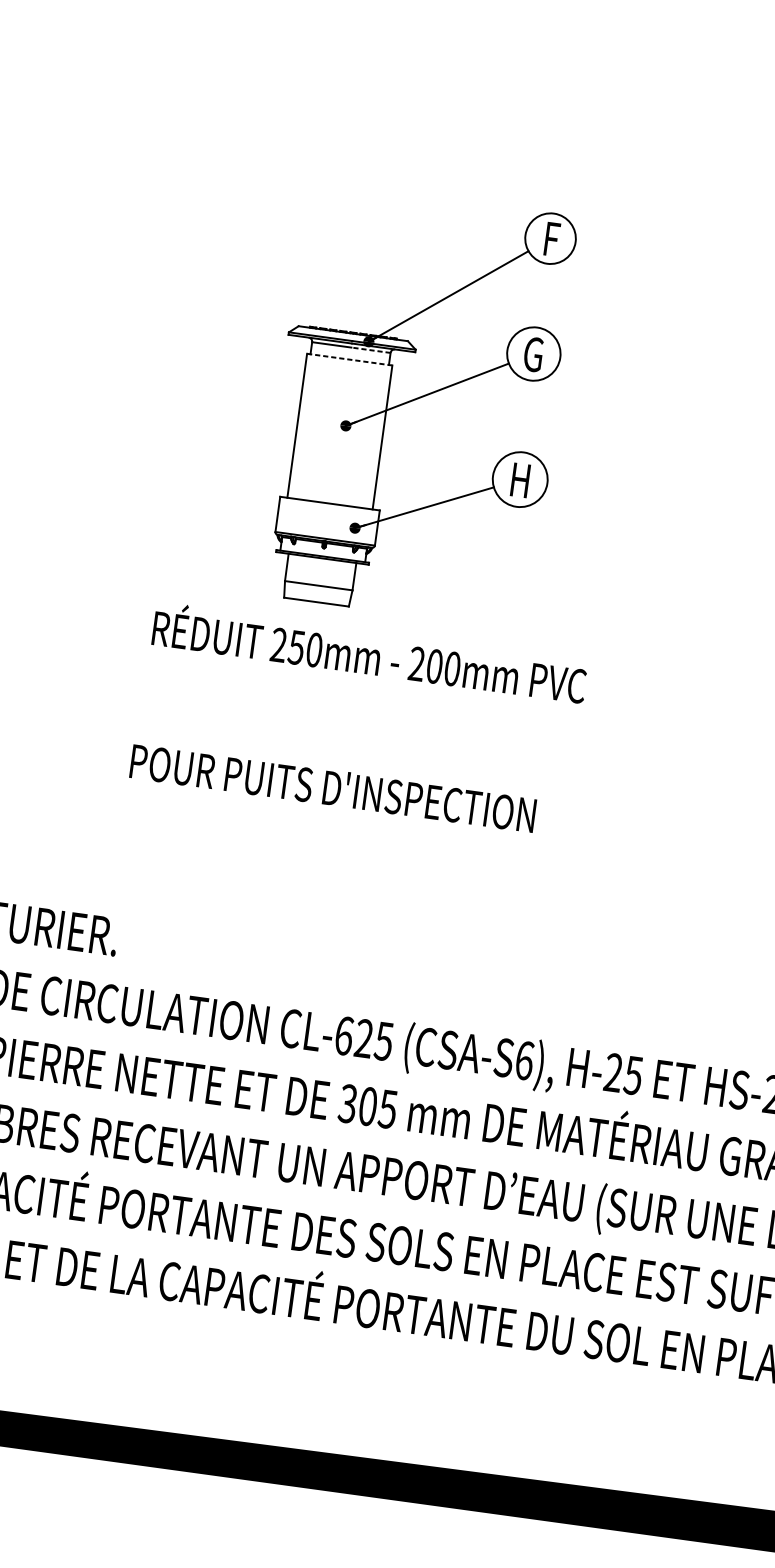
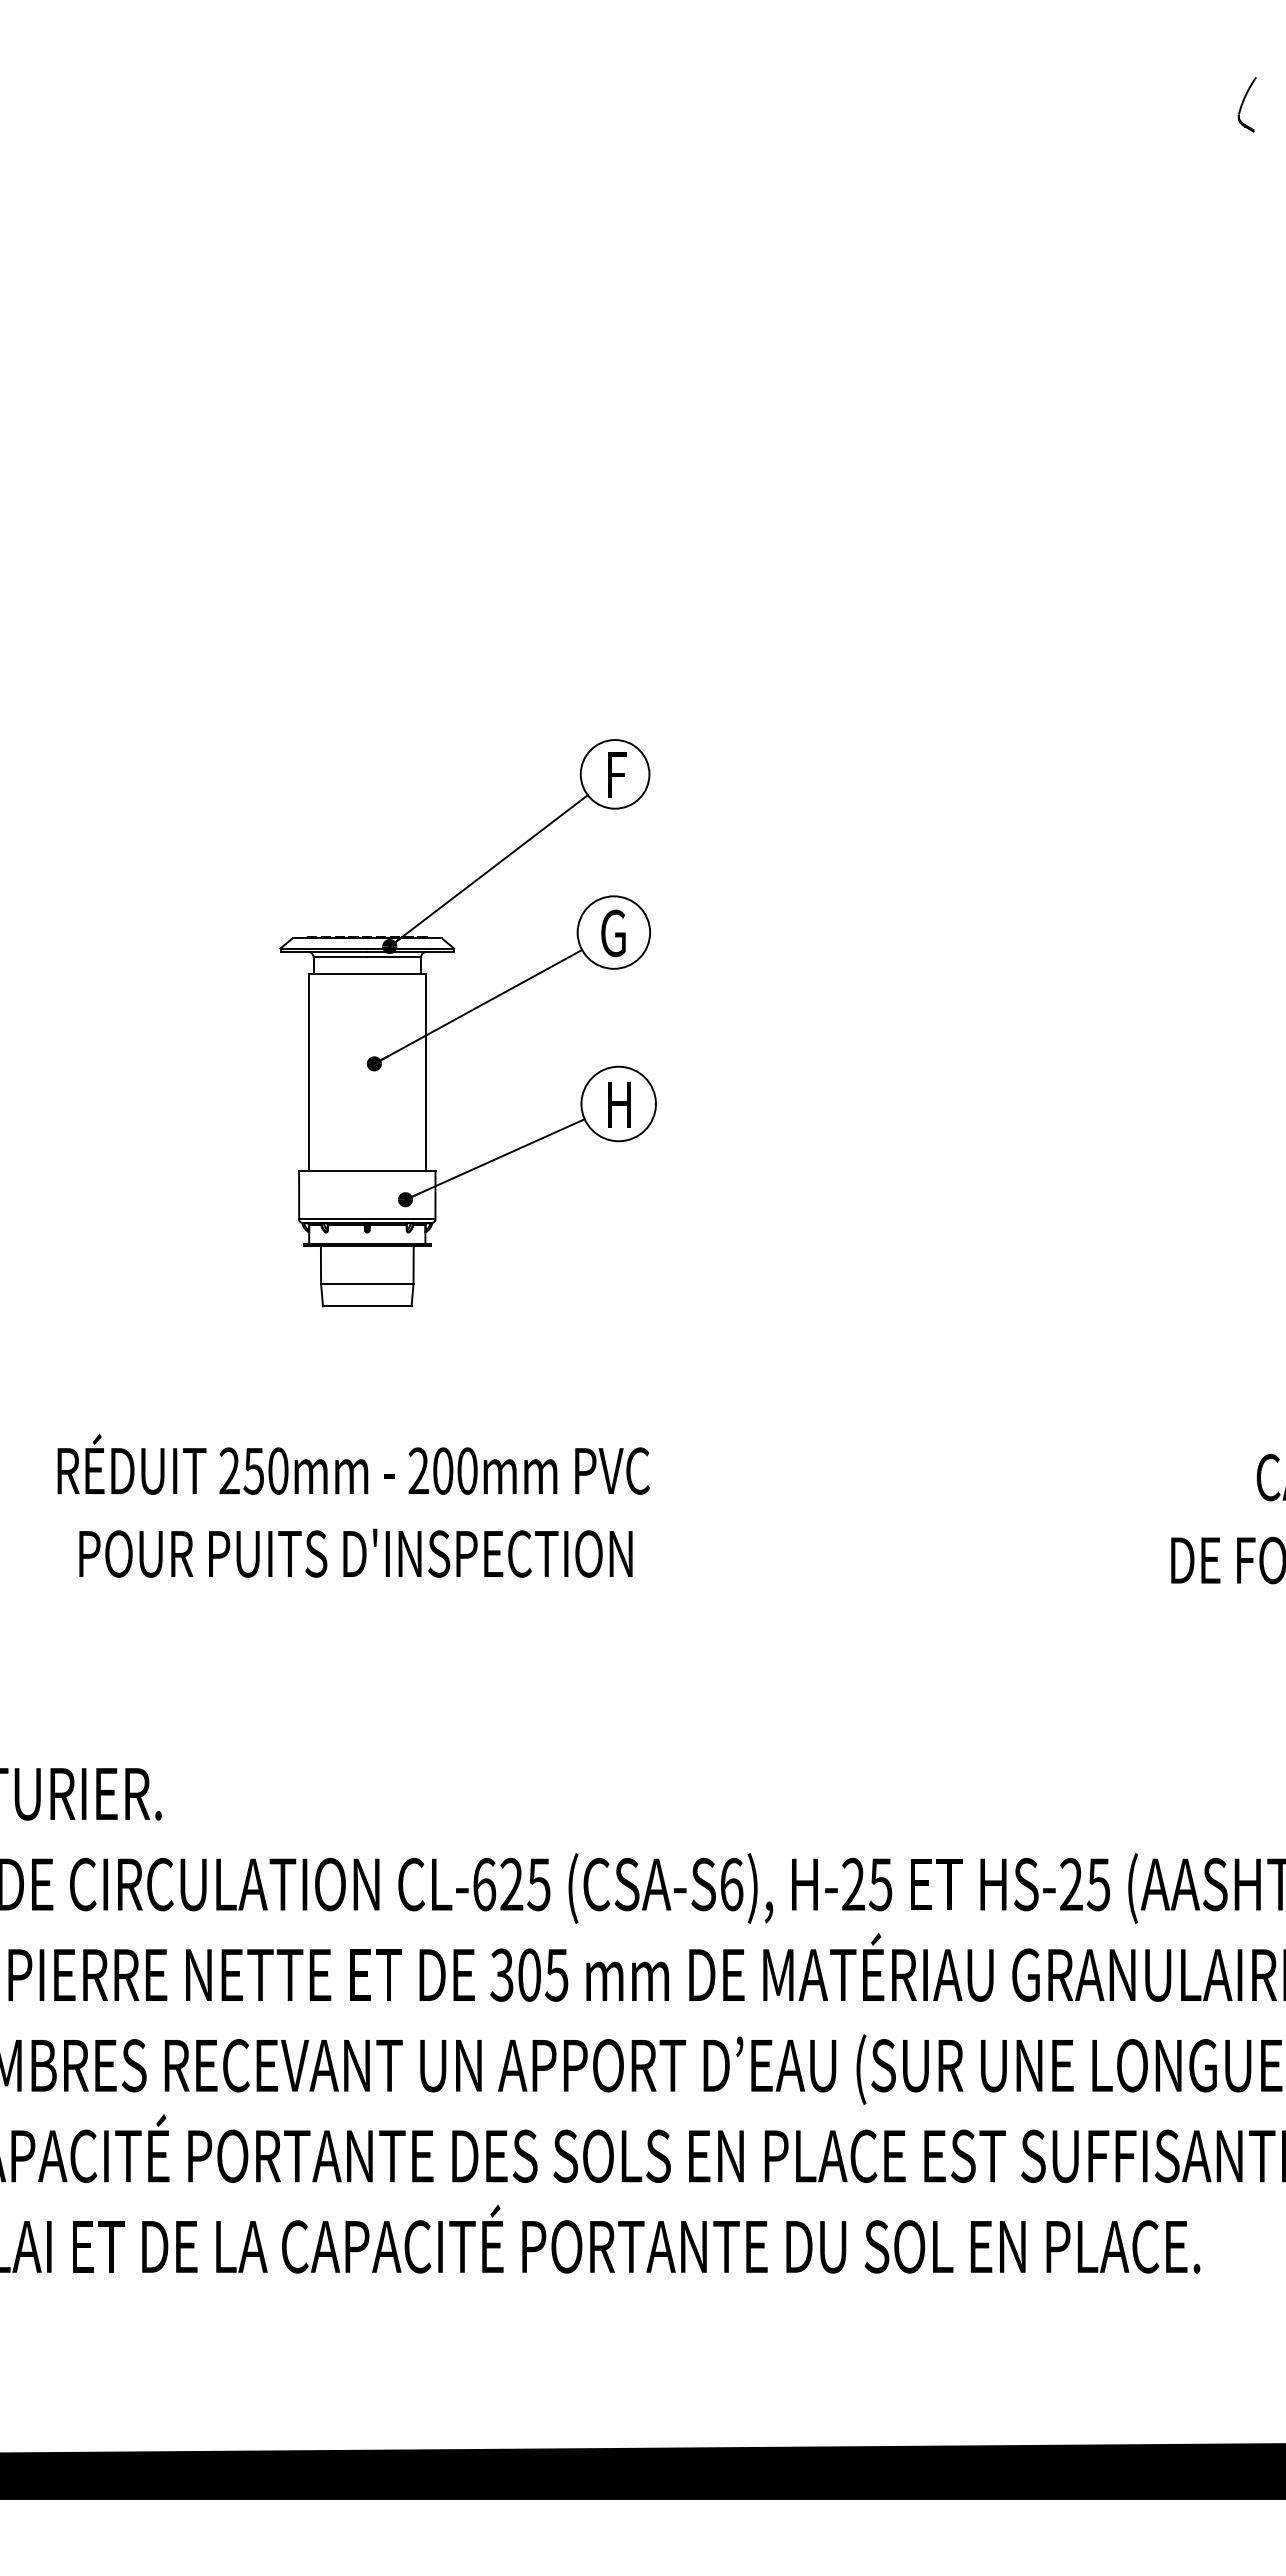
line: (371, 350) -> (394, 957), dashed -> solid
line: (349, 360) -> (367, 974), dashed -> solid
text: (370, 652) -> (353, 1463), moved
text: (332, 787) -> (355, 1552), moved

